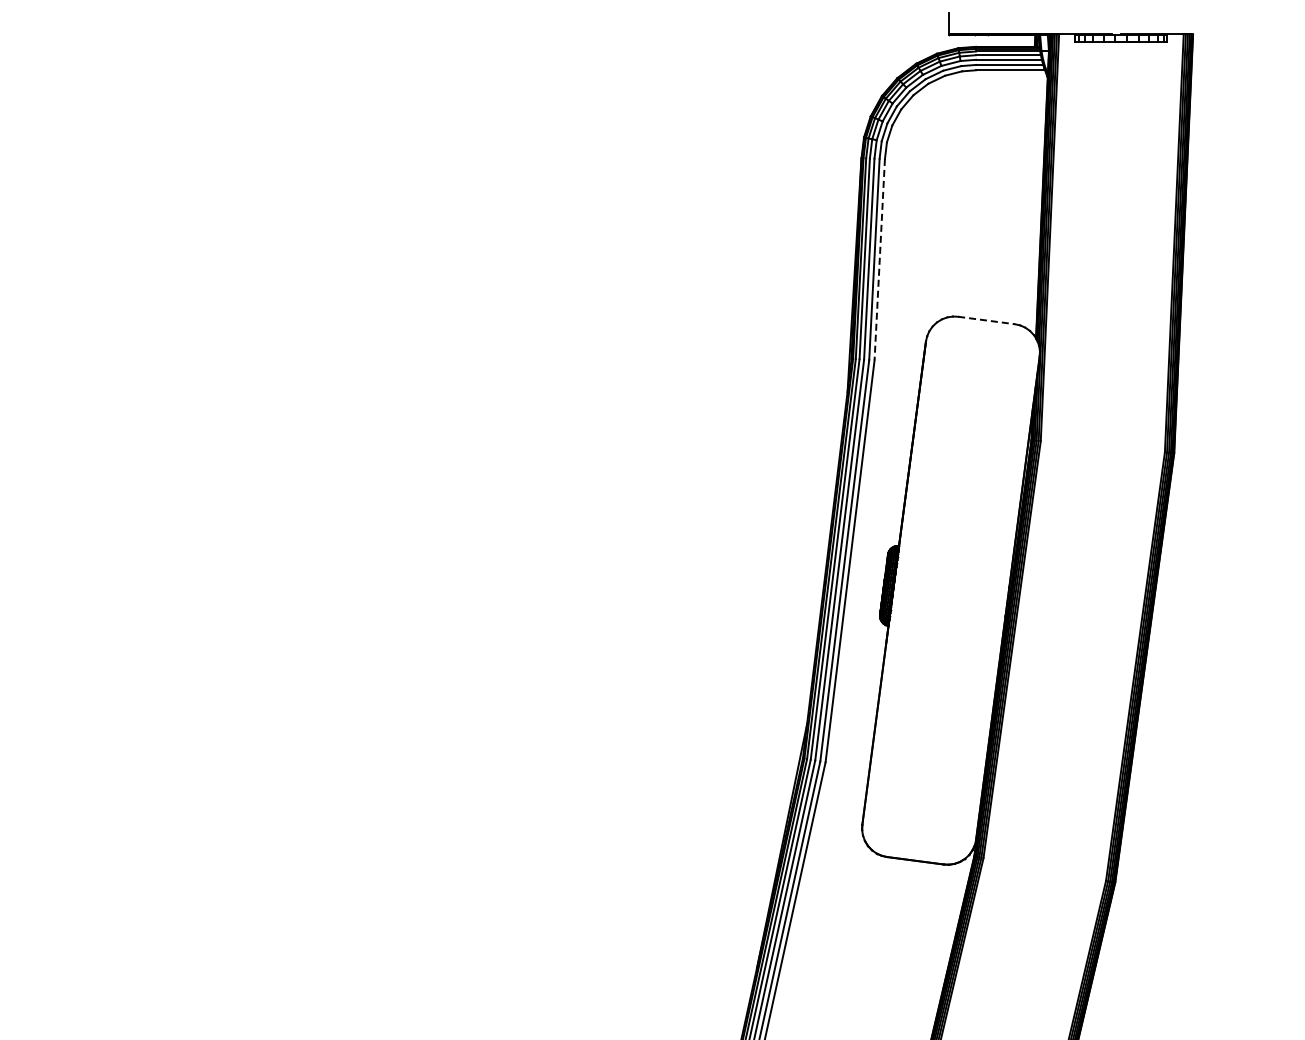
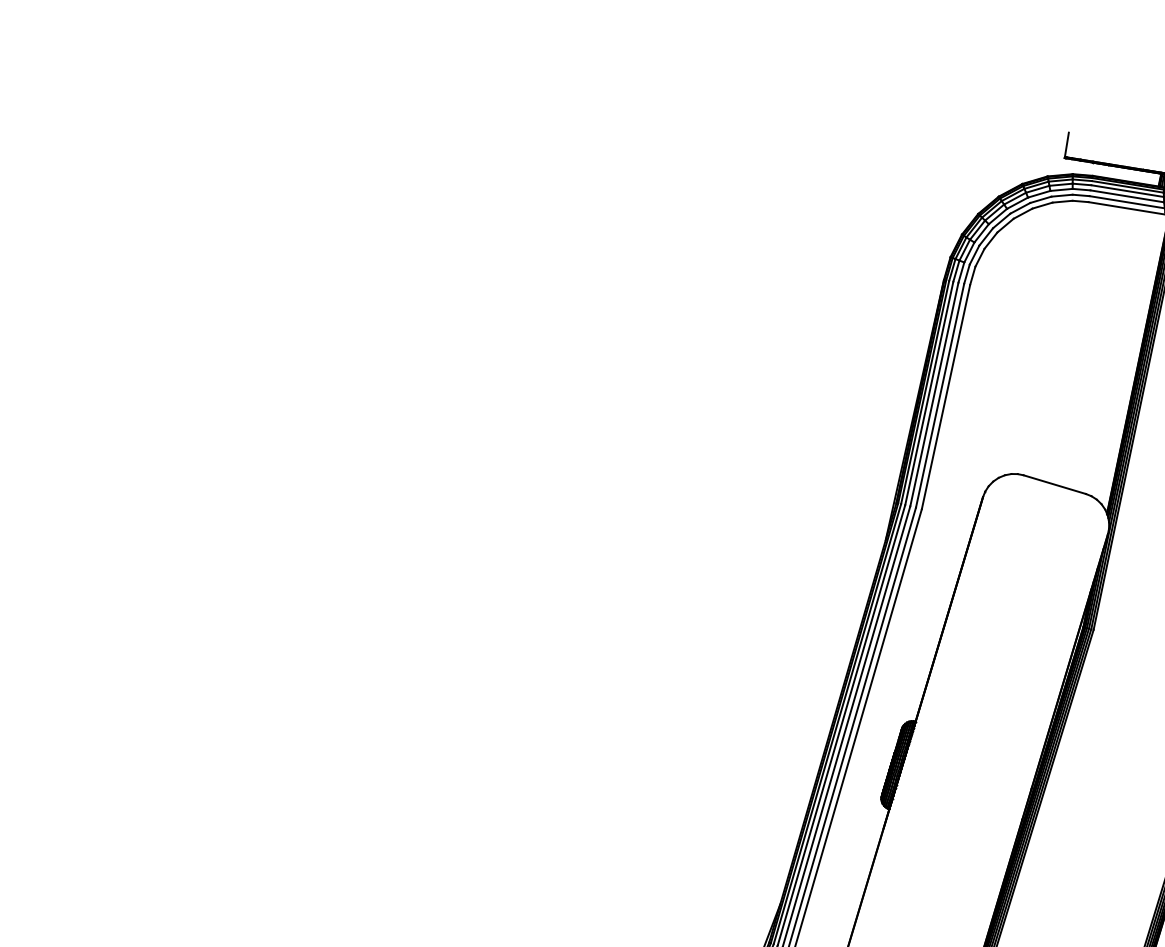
line: (879, 259) -> (945, 396), dashed -> solid
line: (986, 320) -> (1054, 484), dashed -> solid

